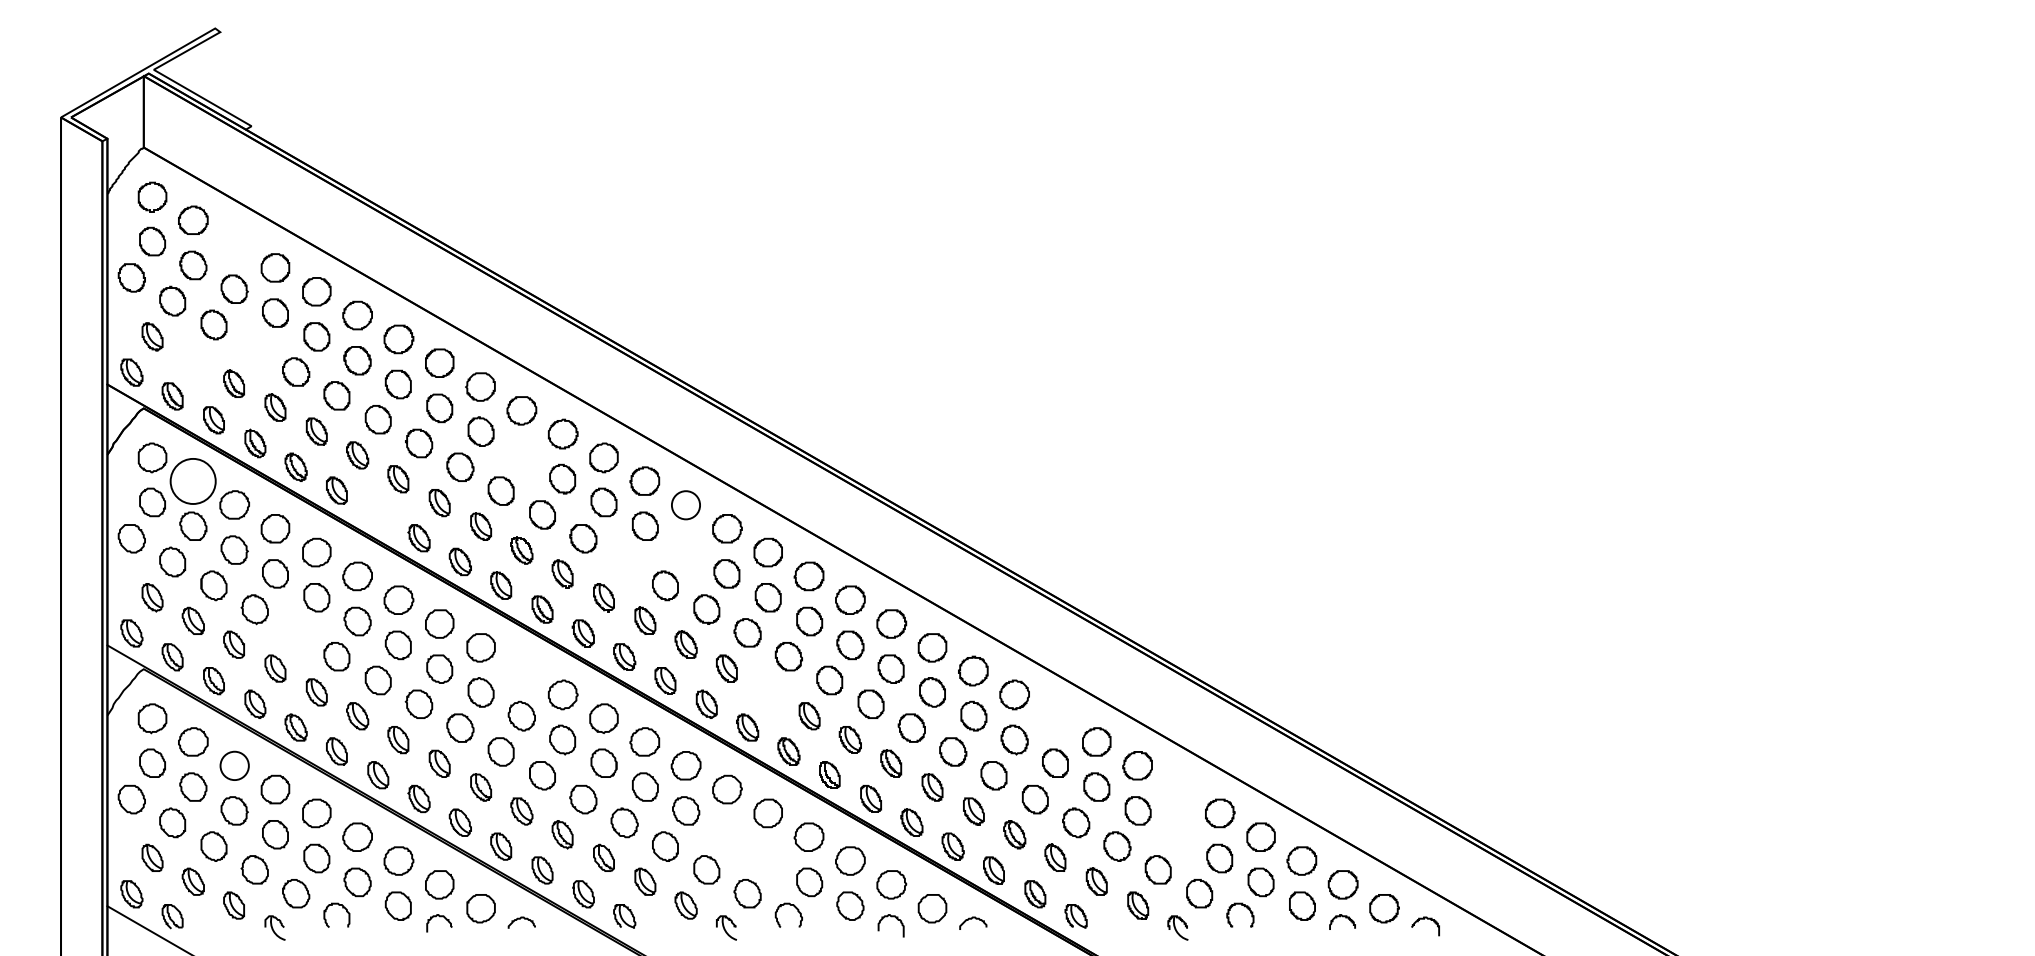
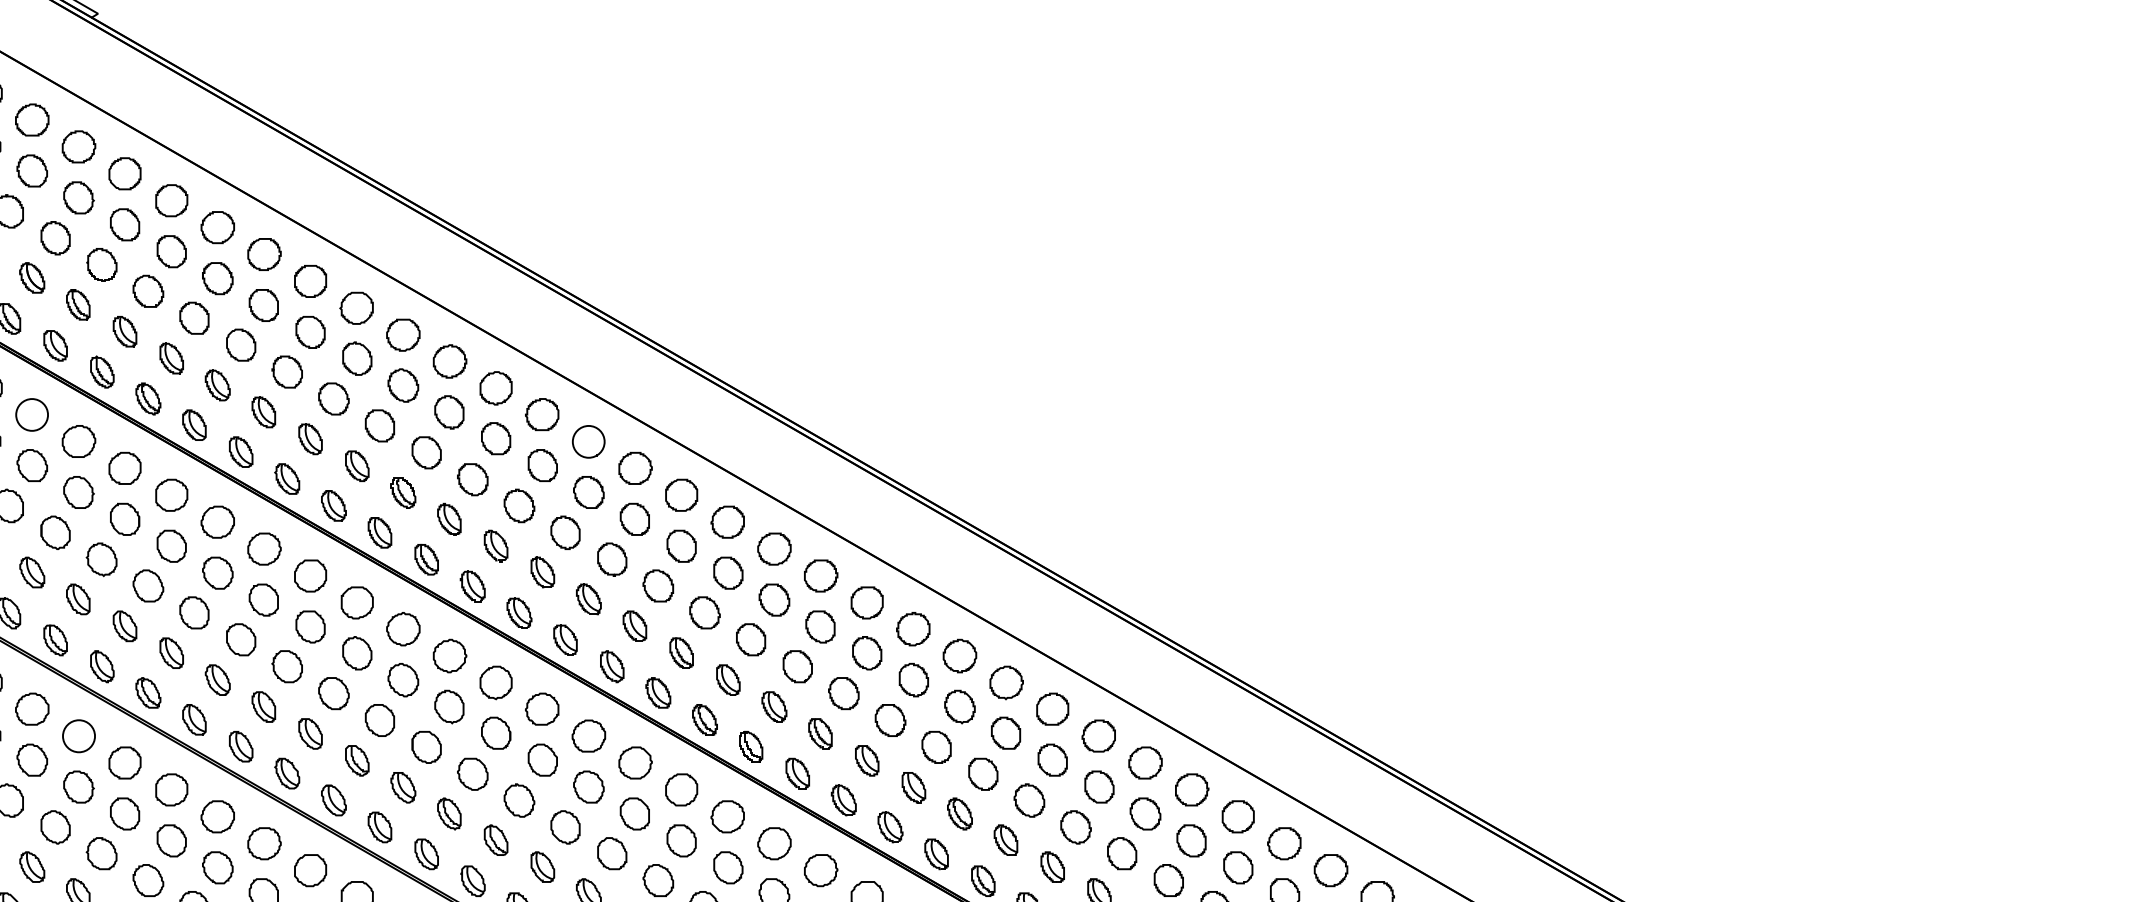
part: (234, 243) -> (78, 146), added
part: (254, 348) -> (101, 264), added
part: (192, 360) -> (31, 278), added
part: (521, 455) -> (402, 385), added
circle: (193, 481) -> (32, 415), size x0.62
part: (378, 514) -> (241, 452), added
part: (686, 549) -> (589, 491), added
part: (624, 561) -> (519, 505), added
part: (296, 632) -> (148, 585), added
part: (521, 670) -> (402, 628), added
part: (768, 692) -> (681, 653), added
part: (1055, 718) -> (1006, 682), added
part: (1178, 789) -> (1145, 762), added
part: (726, 834) -> (634, 813), added
part: (1178, 834) -> (1145, 813), added
part: (767, 858) -> (680, 840), added

